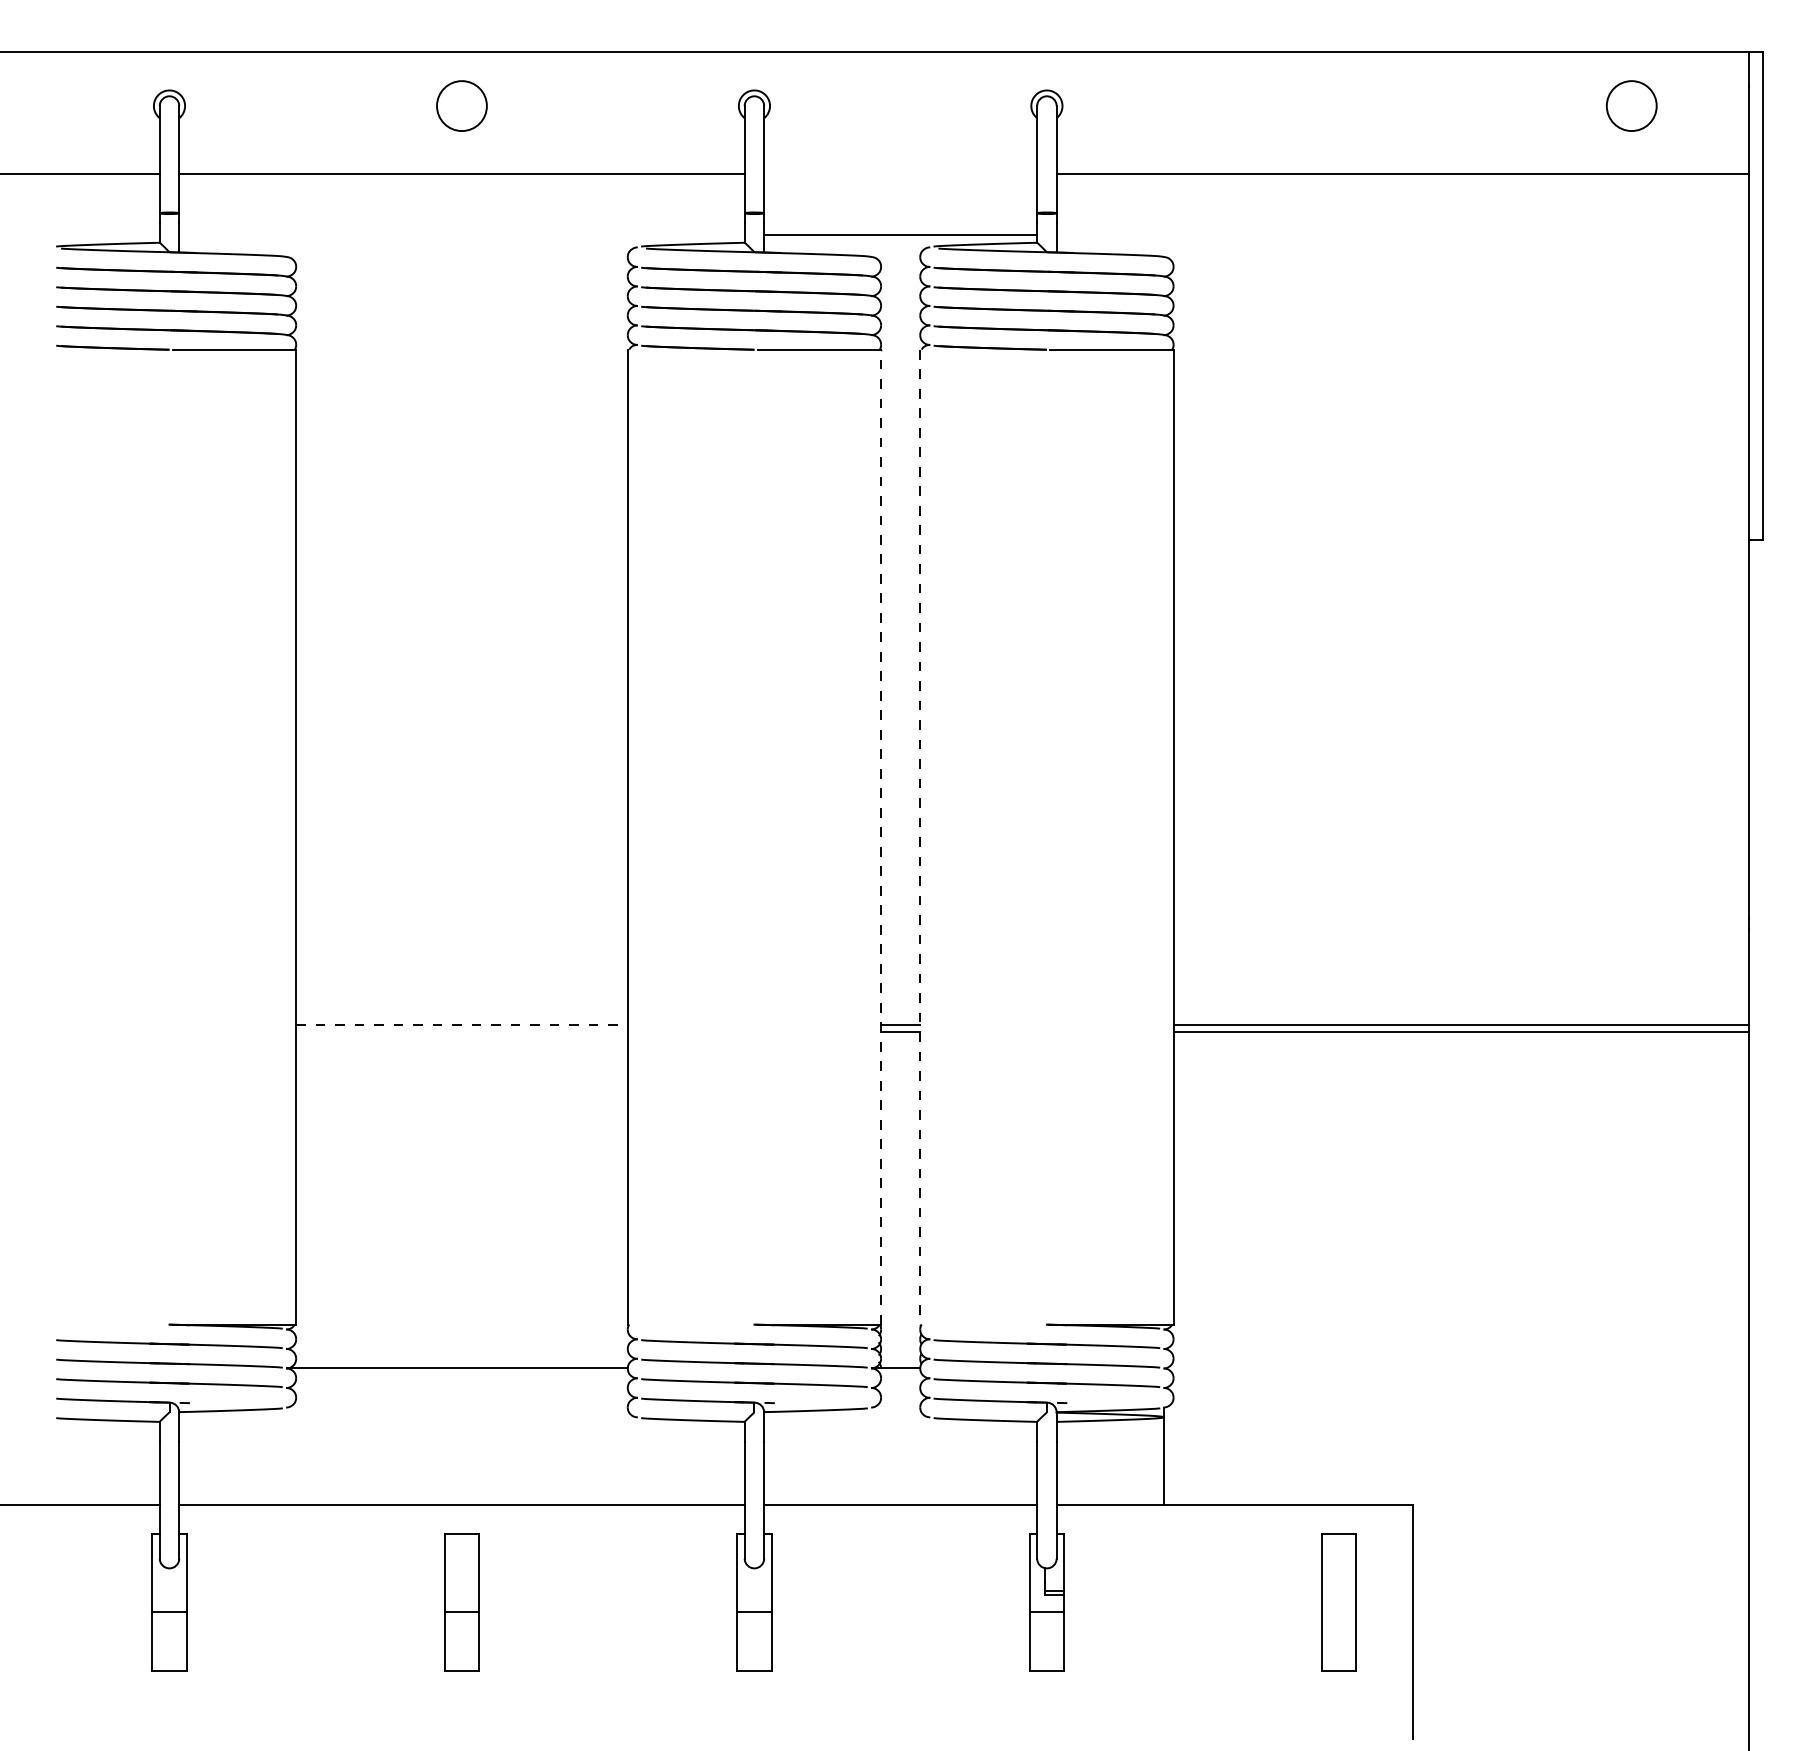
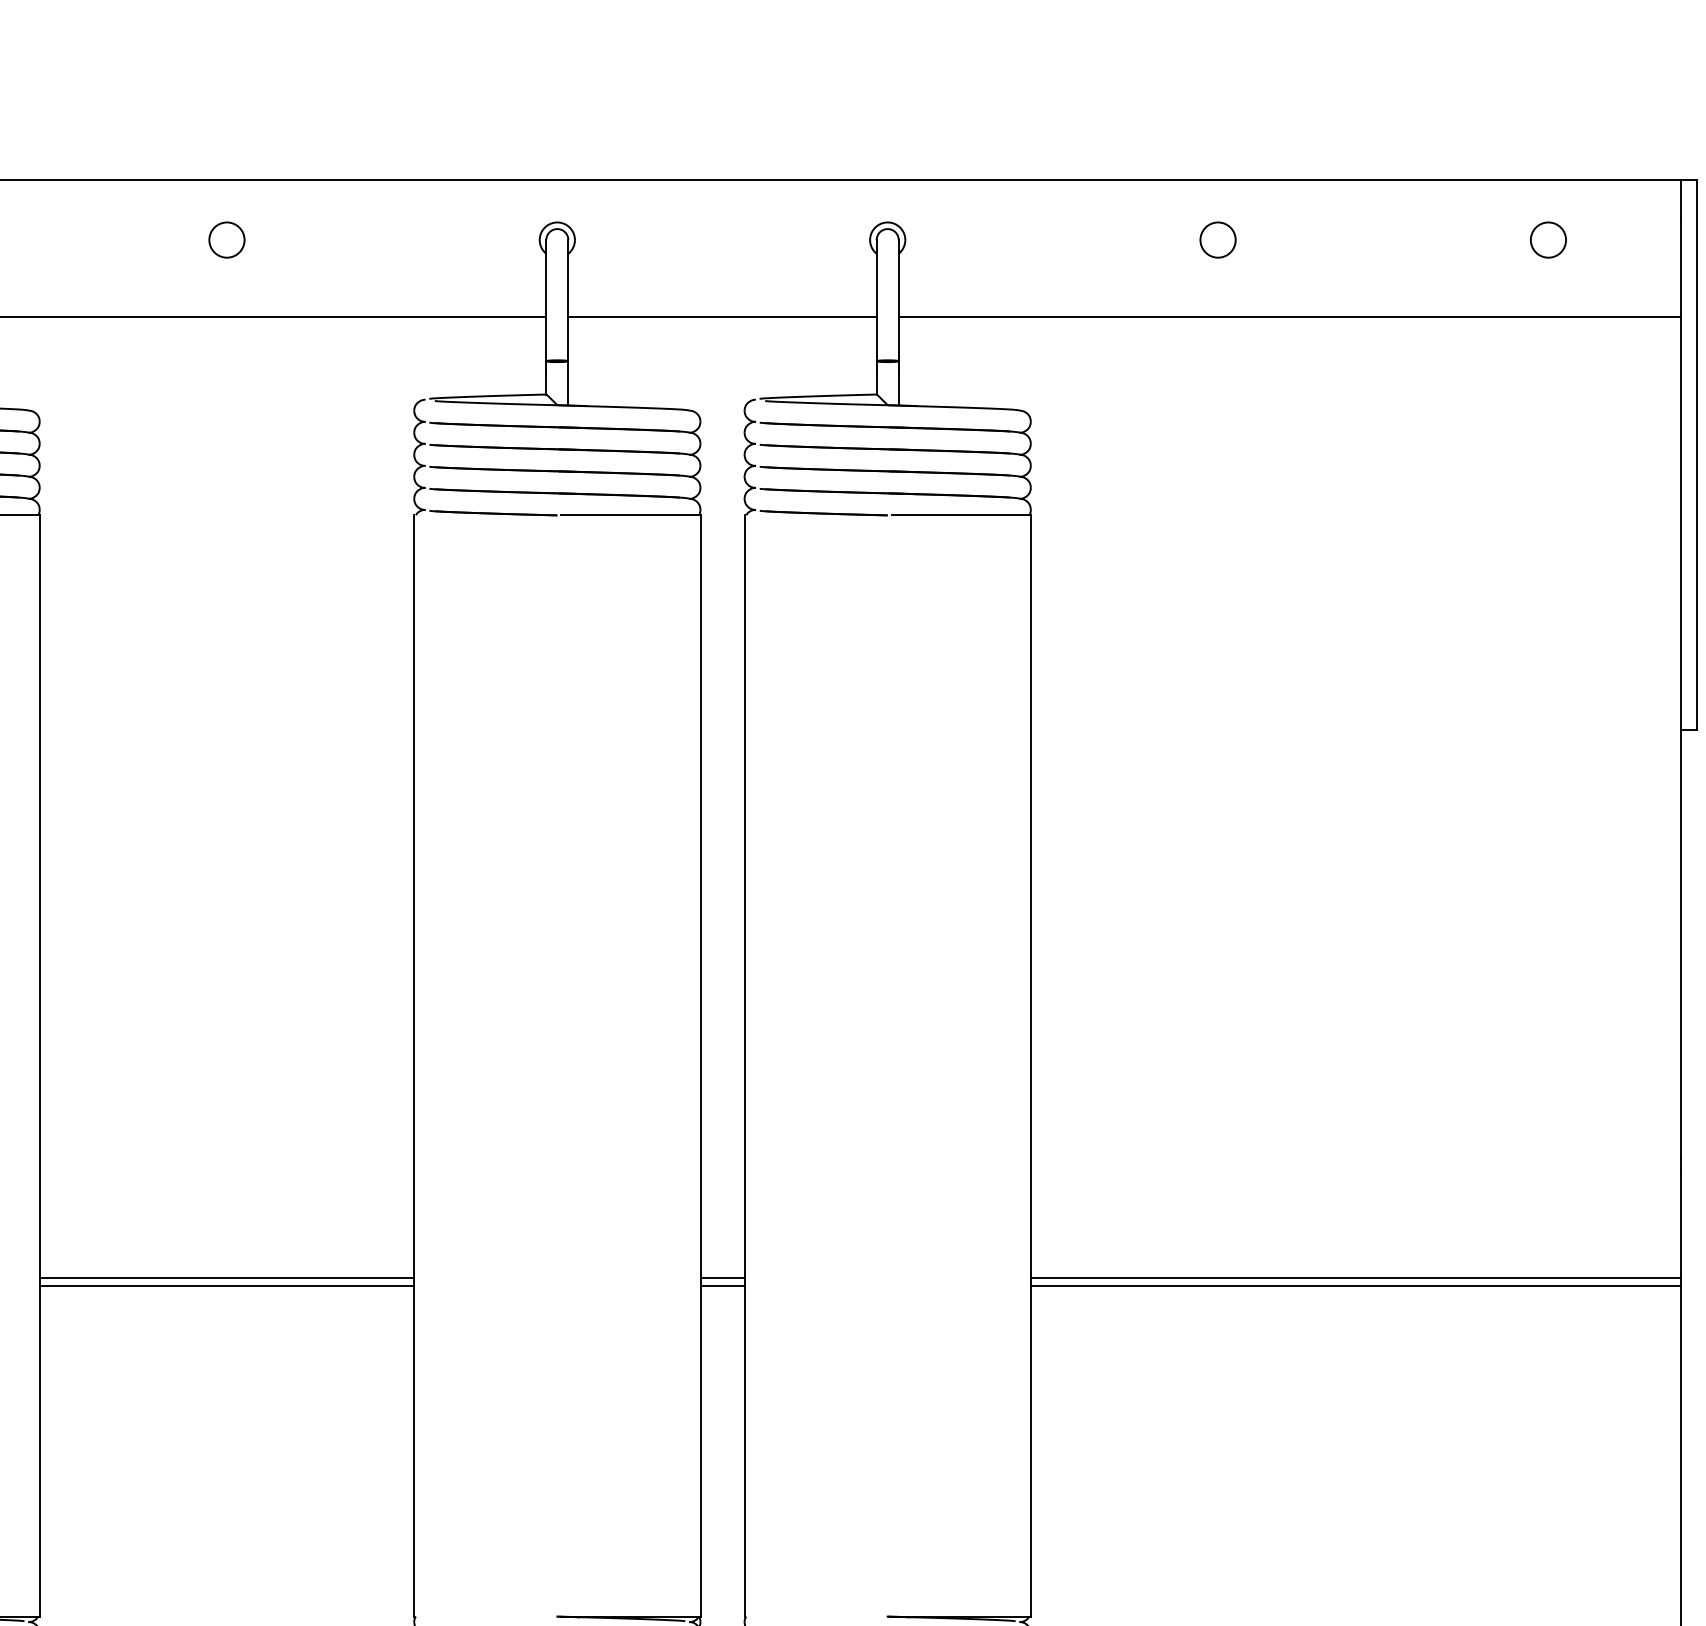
circle: (461, 105) -> (226, 239), size x0.62
circle: (1338, 105) -> (1217, 239), added
circle: (1631, 105) -> (1548, 239), size x0.62
line: (900, 235) -> (722, 317), moved
line: (881, 836) -> (700, 1065), dashed -> solid
line: (920, 837) -> (744, 1066), dashed -> solid
line: (461, 1024) -> (226, 1277), dashed -> solid
line: (461, 1032) -> (226, 1286), added

